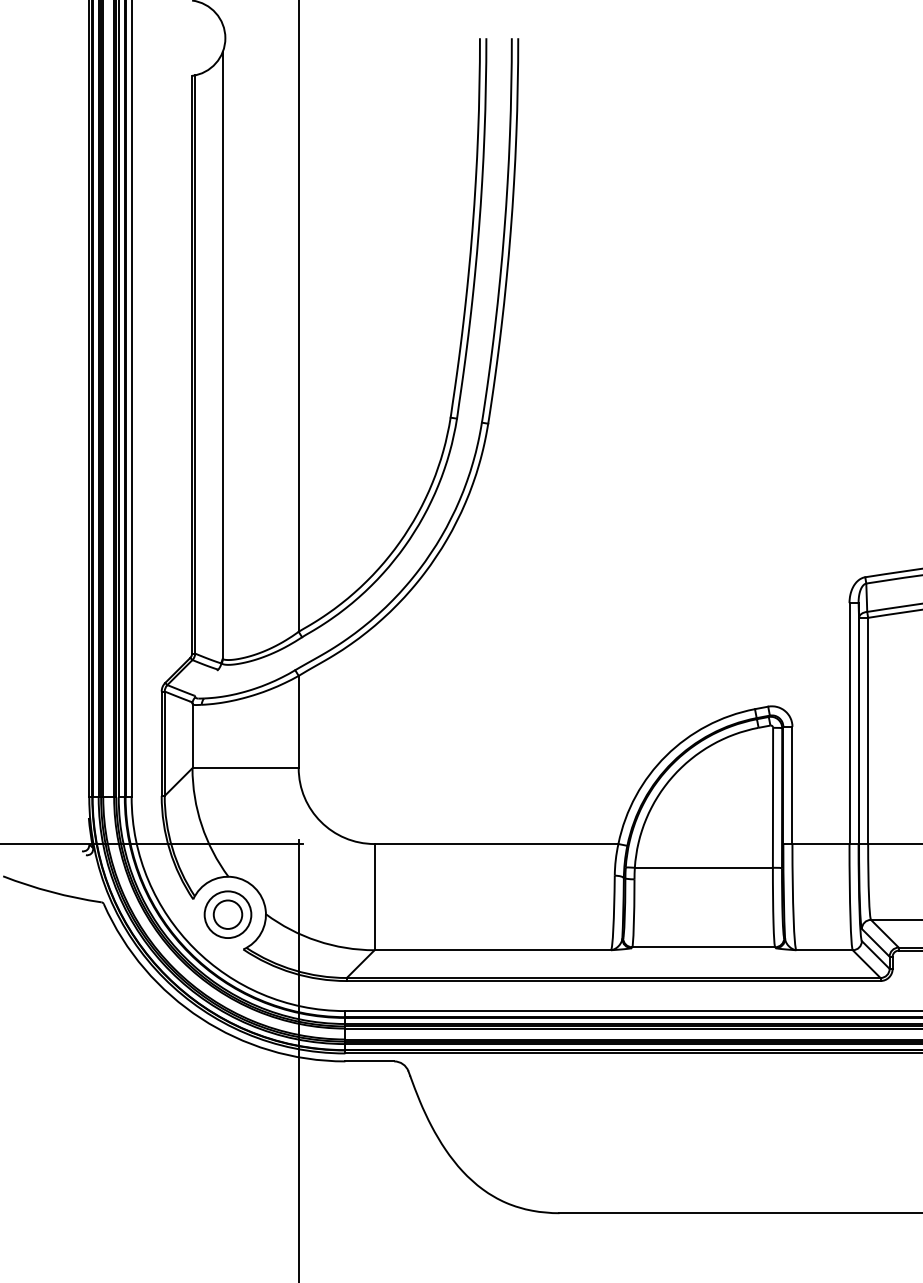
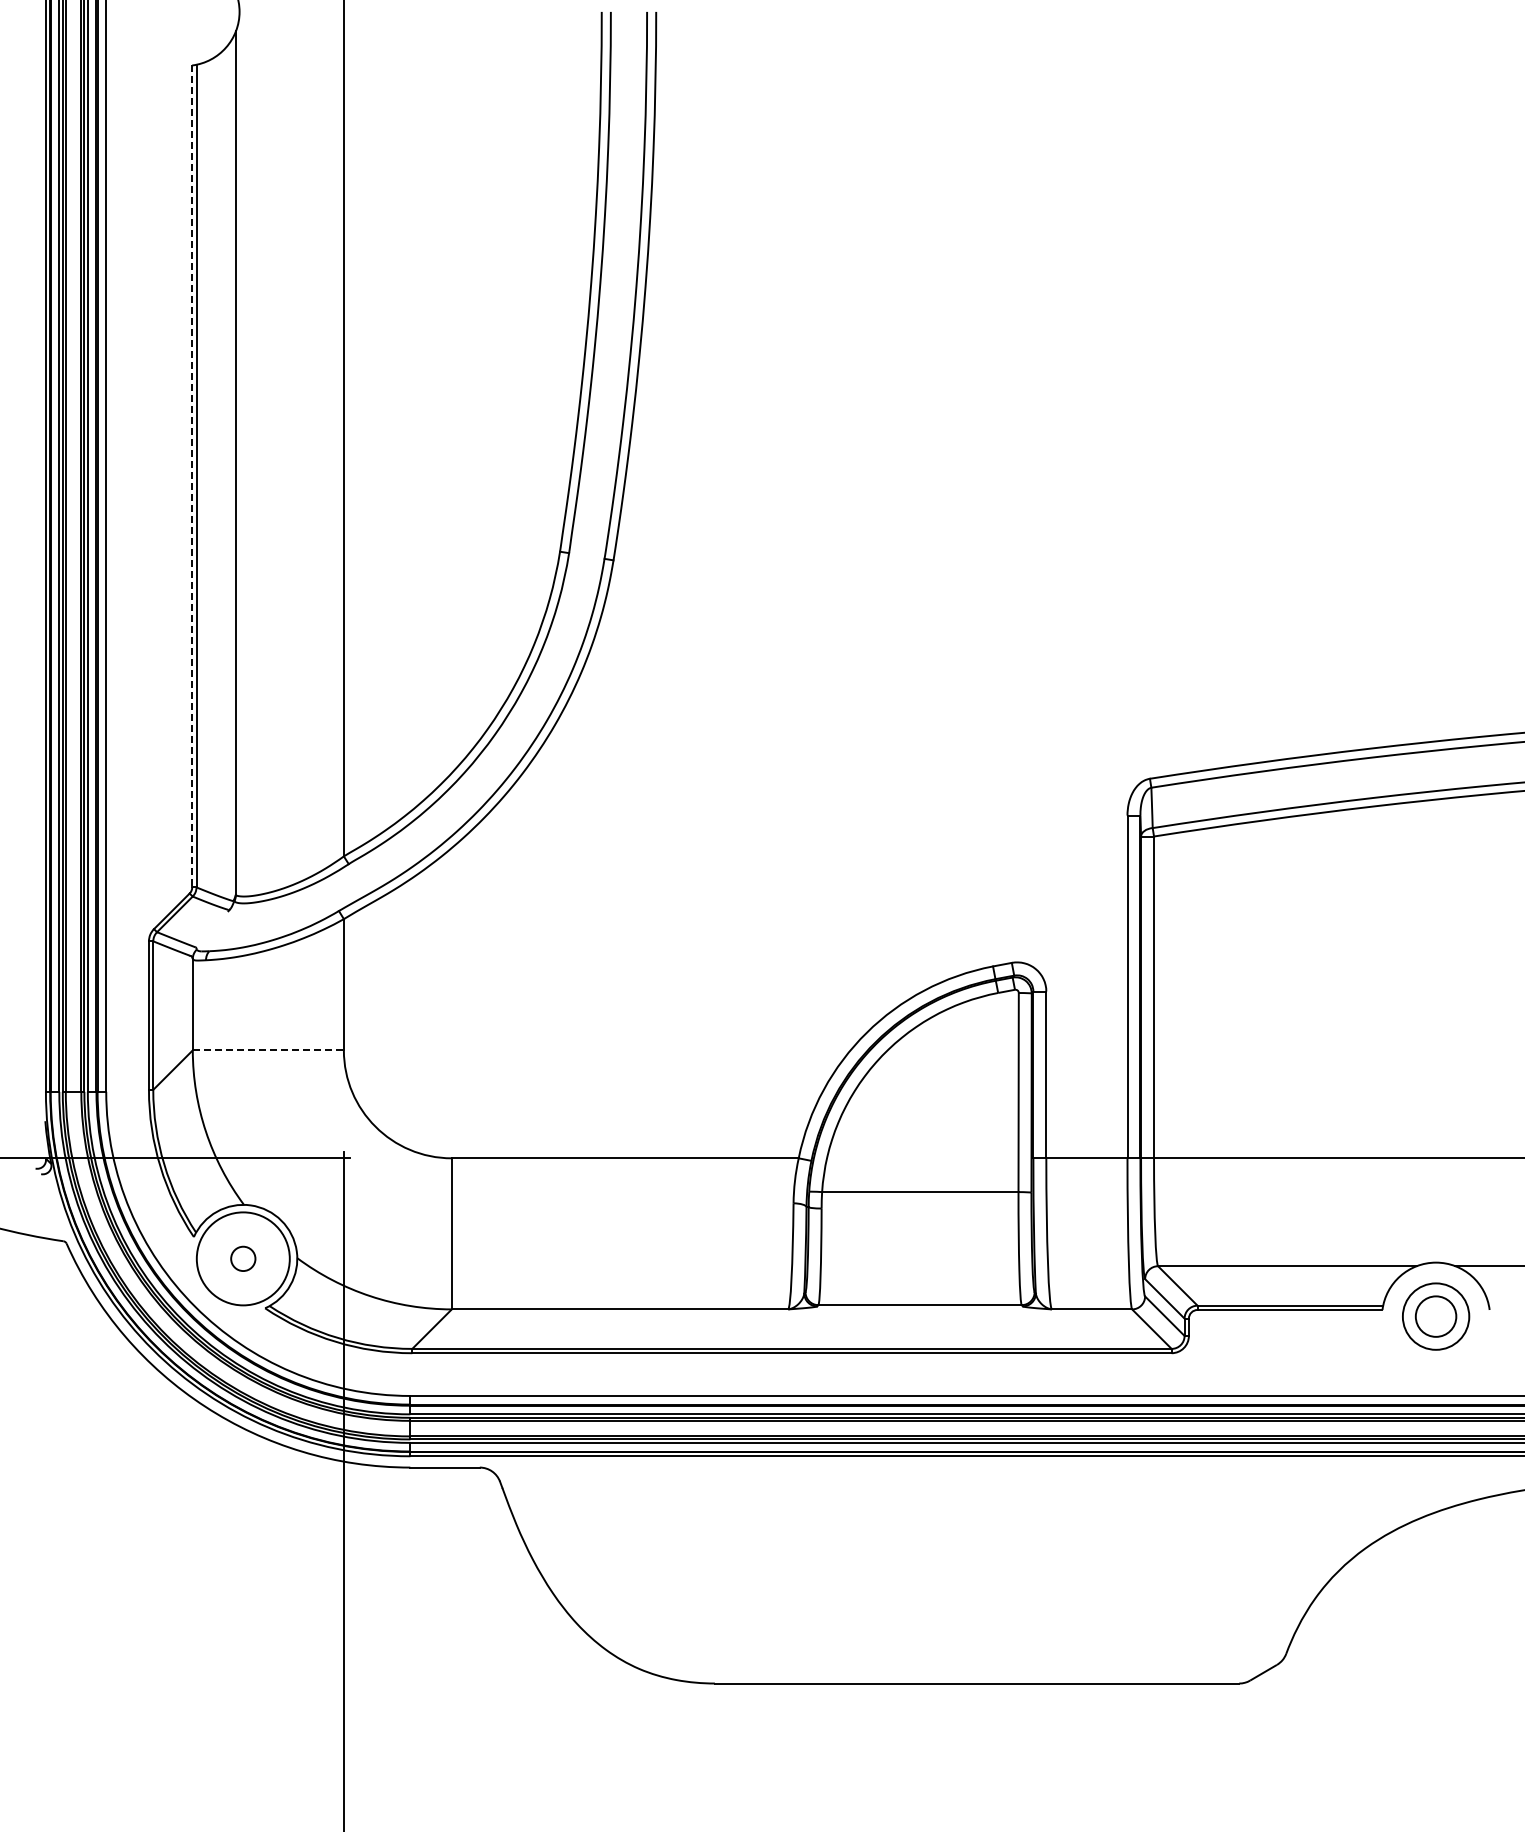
line: (192, 364) -> (192, 476), solid -> dashed
line: (245, 768) -> (268, 1050), solid -> dashed
circle: (228, 914) -> (243, 1258), size x0.6
circle: (228, 914) -> (243, 1258), size x1.4

